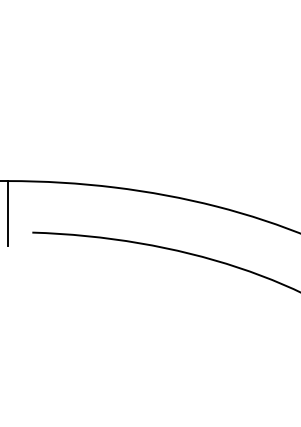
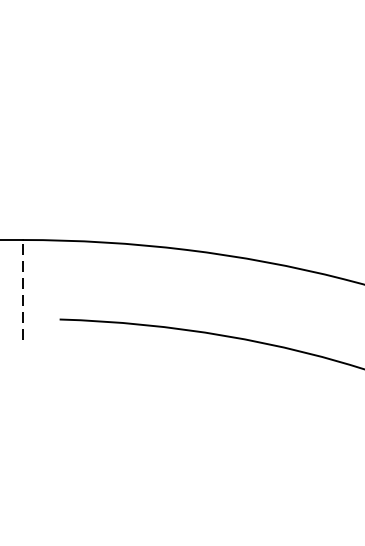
line: (8, 213) -> (22, 290), solid -> dashed

